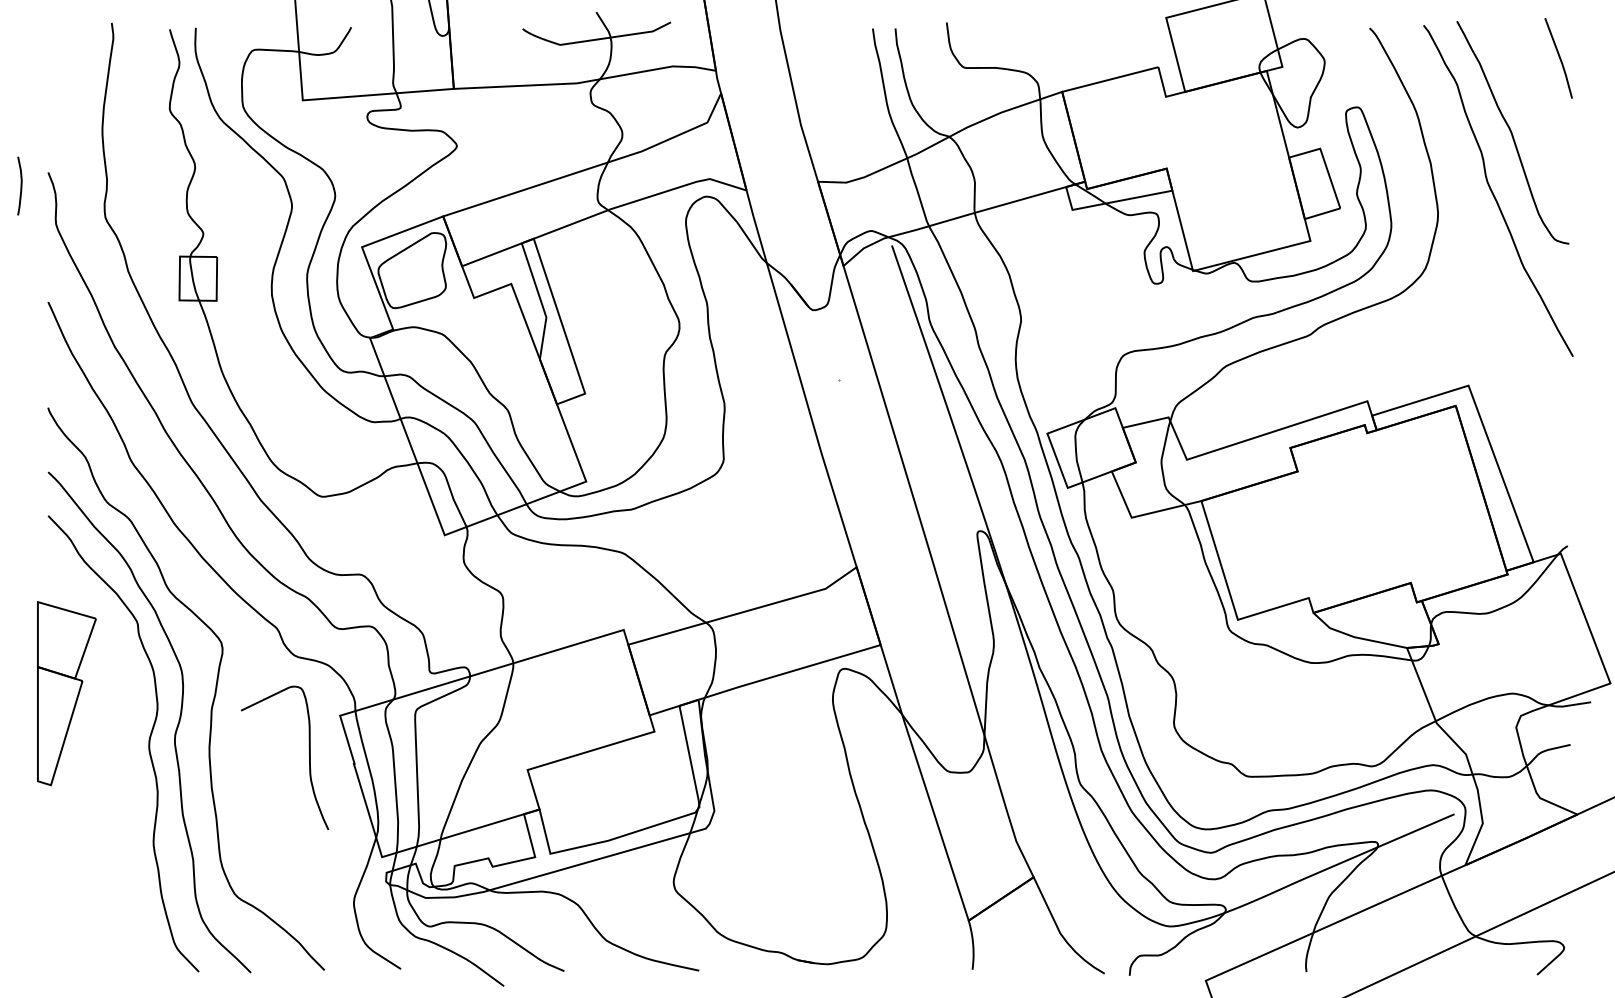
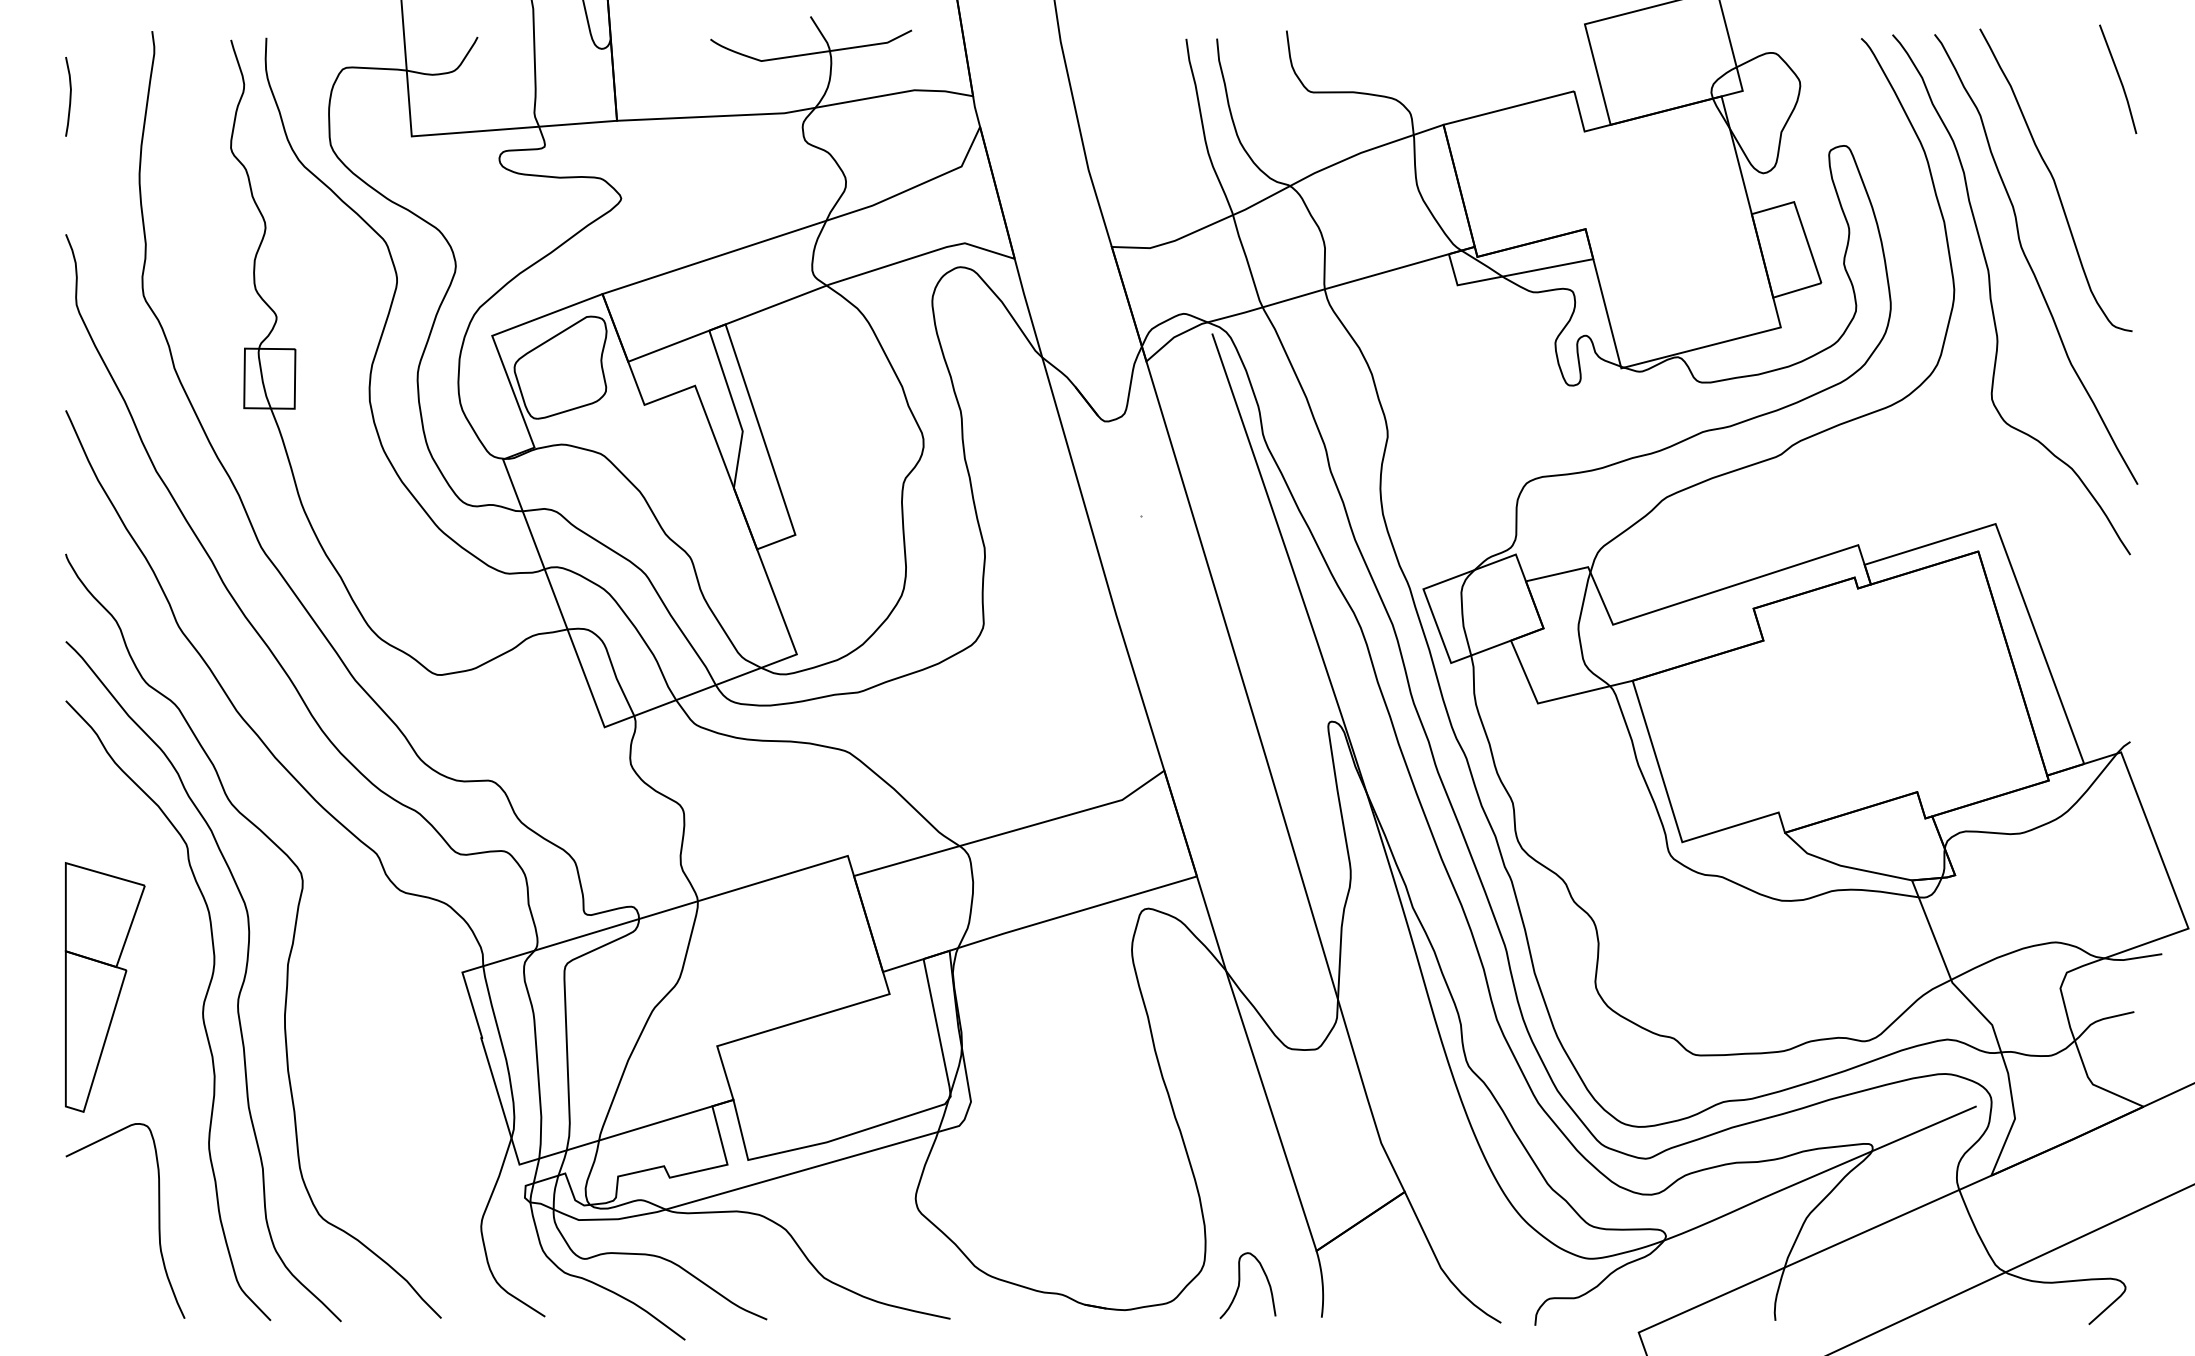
curve: (20, 185) -> (69, 96), moved
curve: (1465, 216) -> (1991, 294), added
part: (66, 693) -> (104, 987), moved
curve: (309, 757) -> (158, 1220), moved
curve: (912, 946) -> (1239, 1285), added

